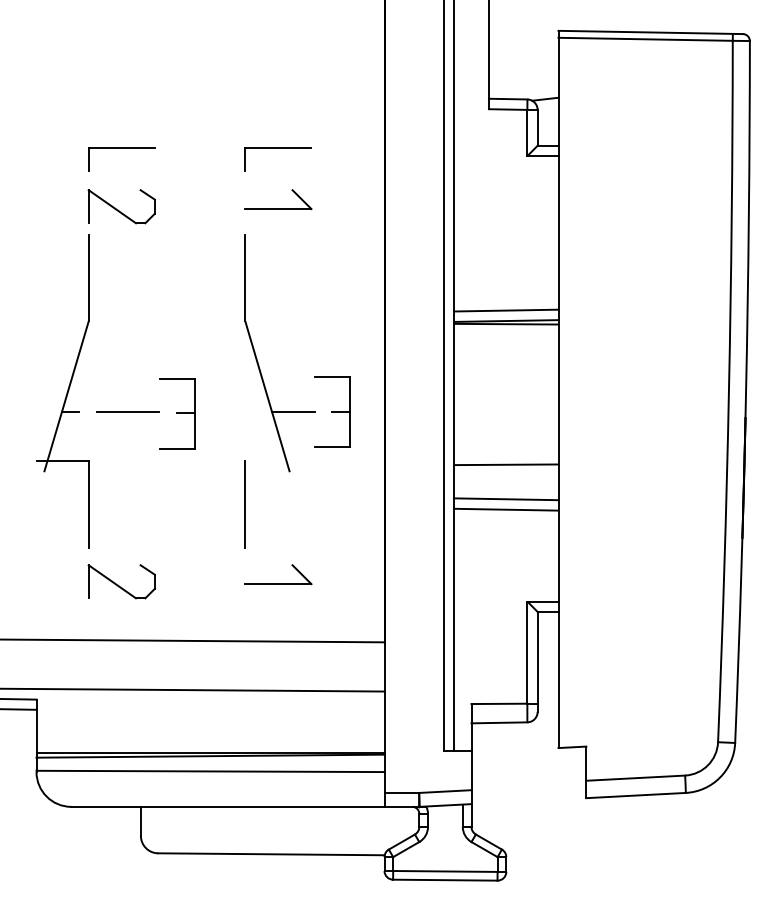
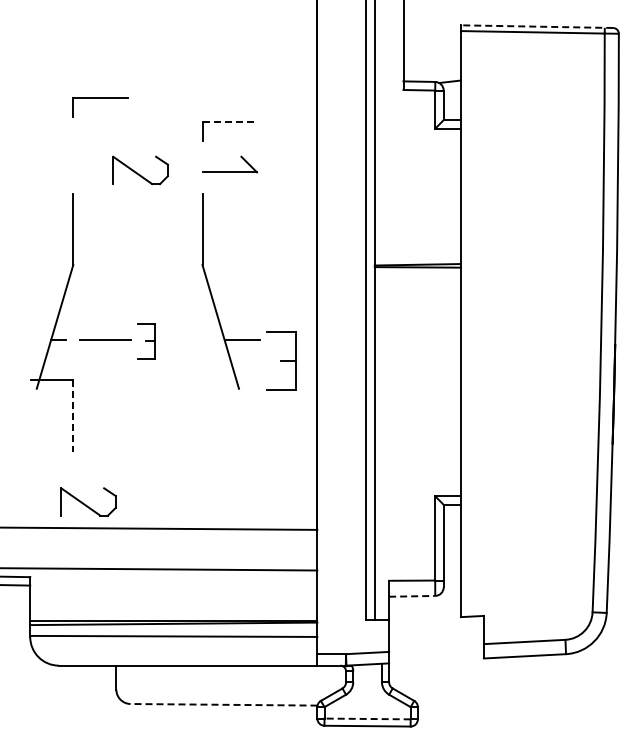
line: (650, 32) -> (536, 26), solid -> dashed
line: (279, 147) -> (230, 121), solid -> dashed
part: (121, 148) -> (100, 98), moved
part: (121, 206) -> (140, 170), moved
line: (505, 309) -> (417, 255), removed
part: (332, 411) -> (281, 360), moved
part: (177, 414) -> (146, 341), size x0.6
line: (505, 464) -> (417, 383), removed
line: (505, 498) -> (417, 411), removed
line: (245, 503) -> (202, 415), removed
line: (88, 504) -> (73, 416), solid -> dashed
line: (505, 509) -> (417, 420), removed
part: (121, 581) -> (88, 501), moved
part: (279, 583) -> (230, 481), removed
line: (499, 723) -> (412, 596), solid -> dashed
line: (270, 853) -> (223, 704), solid -> dashed
line: (445, 870) -> (367, 718), solid -> dashed

